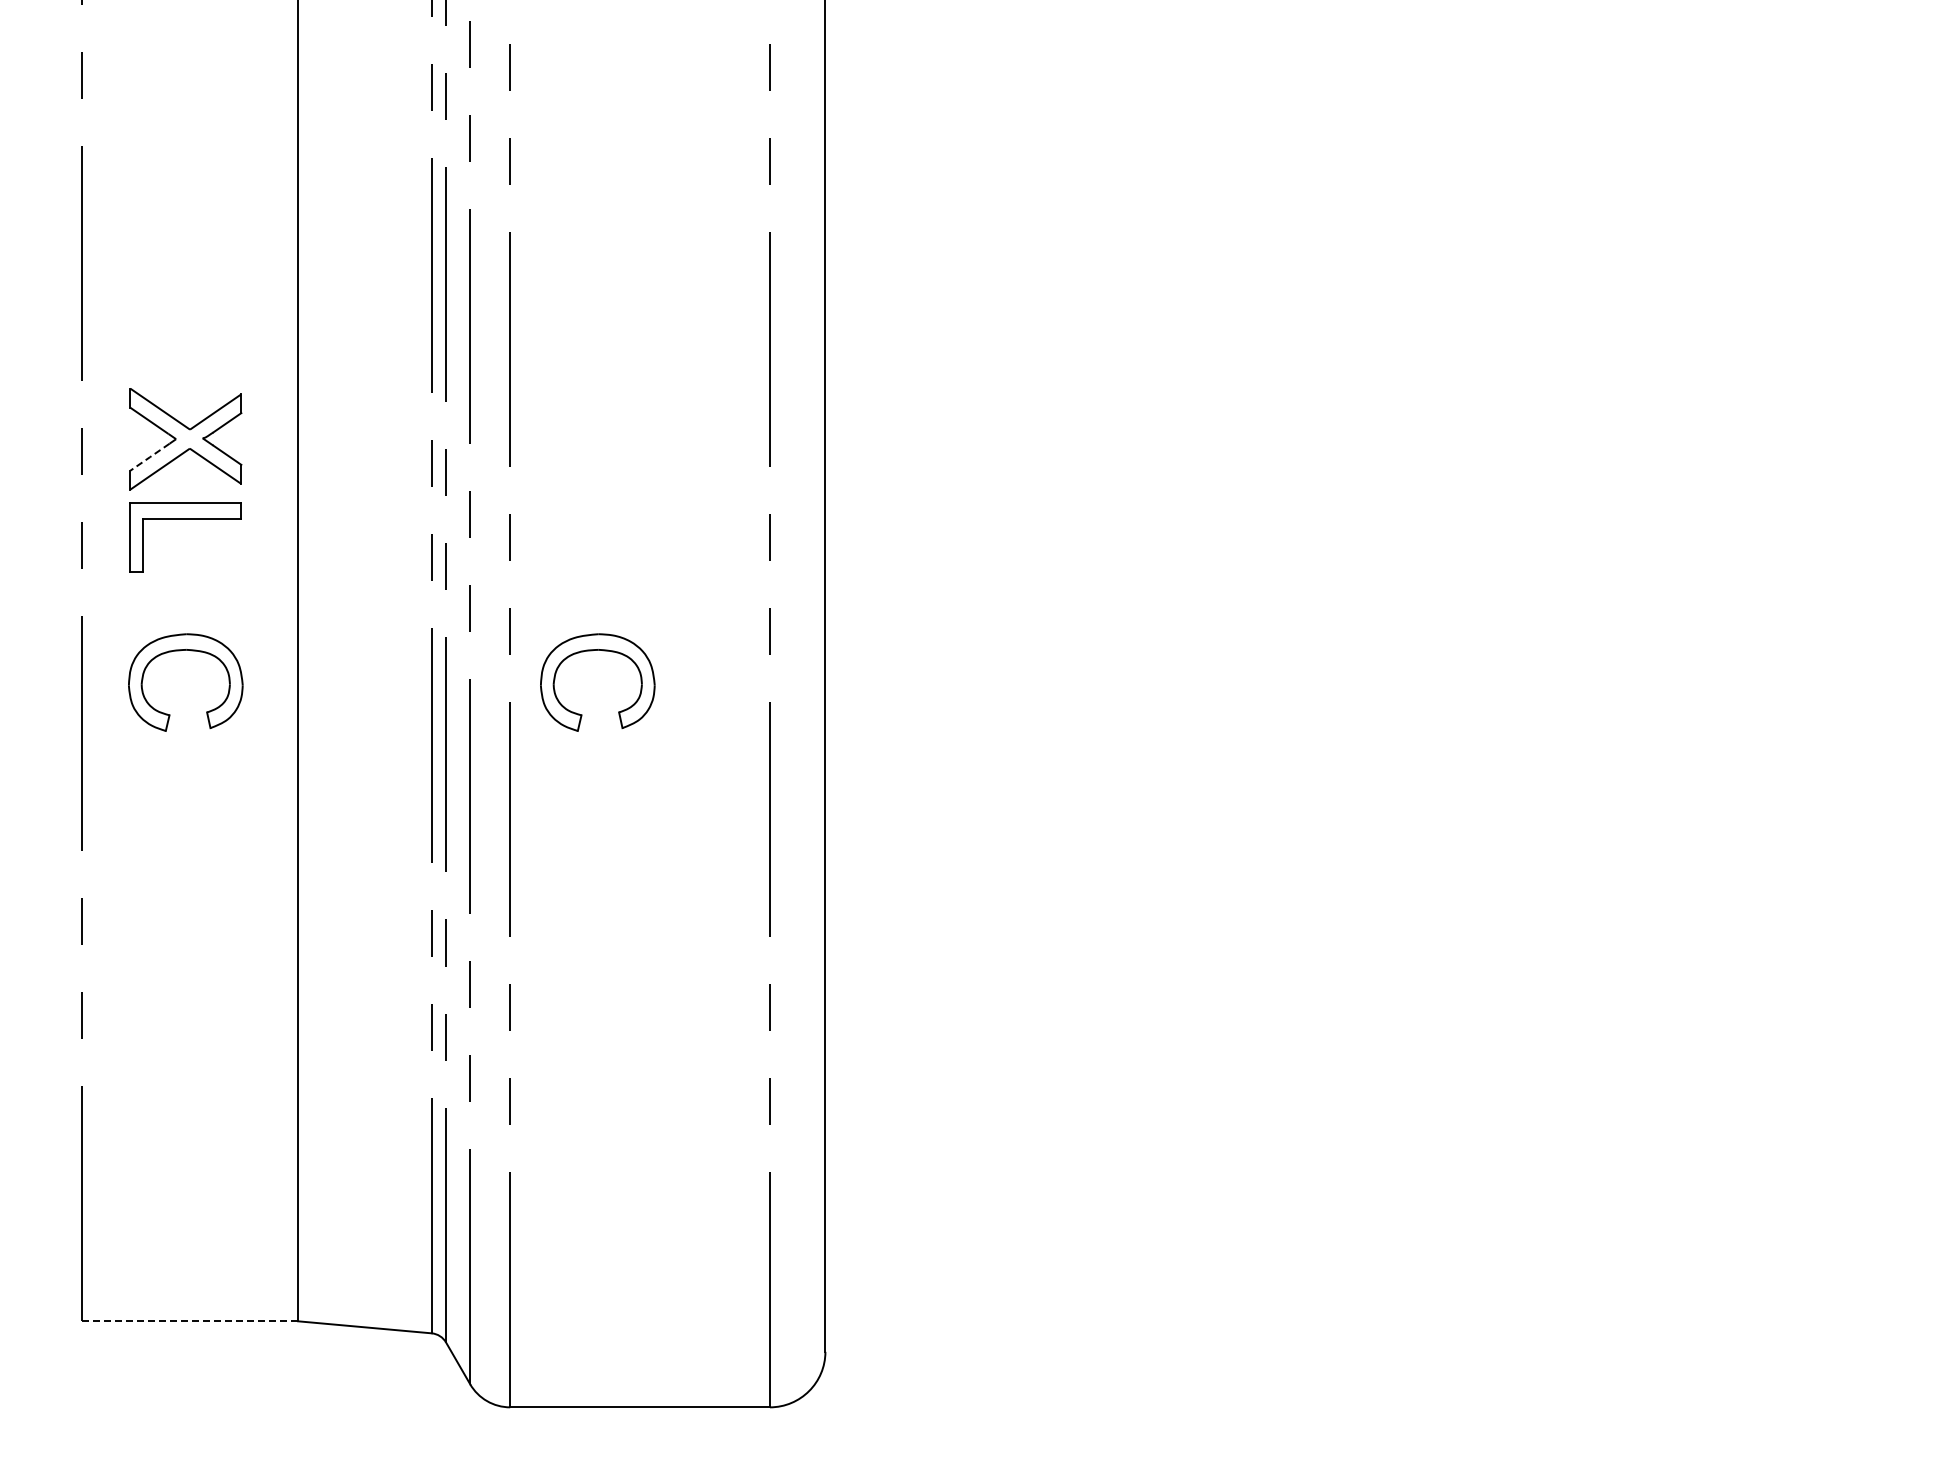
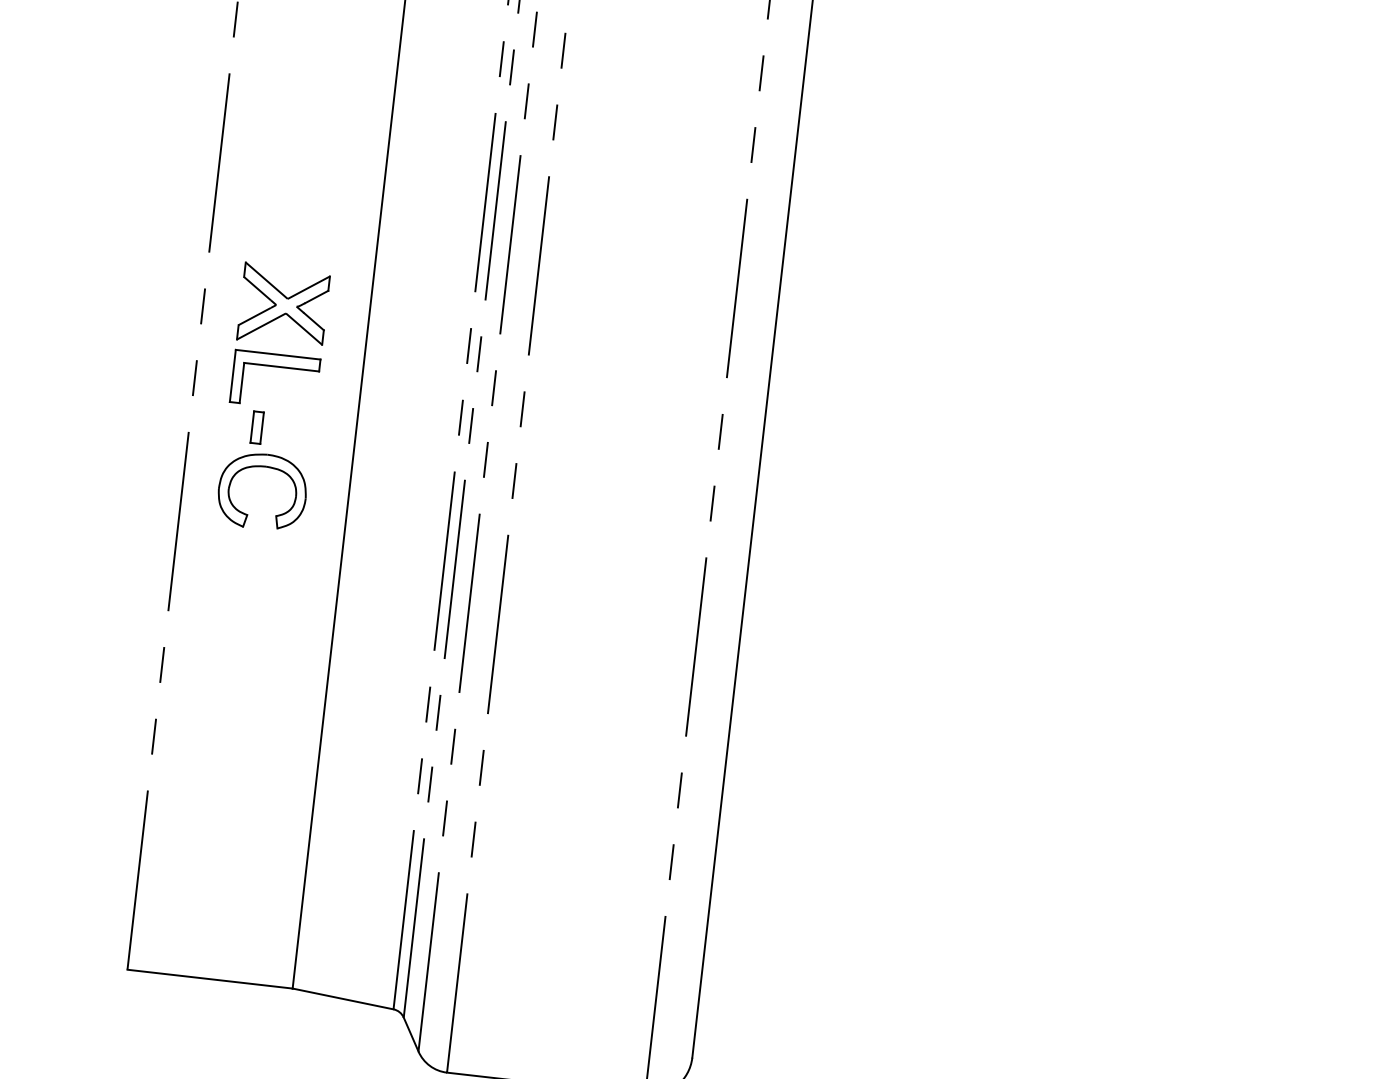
line: (149, 457) -> (254, 316), dashed -> solid
part: (169, 600) -> (257, 427), added
part: (592, 651) -> (575, 503), removed
line: (190, 1321) -> (210, 979), dashed -> solid

